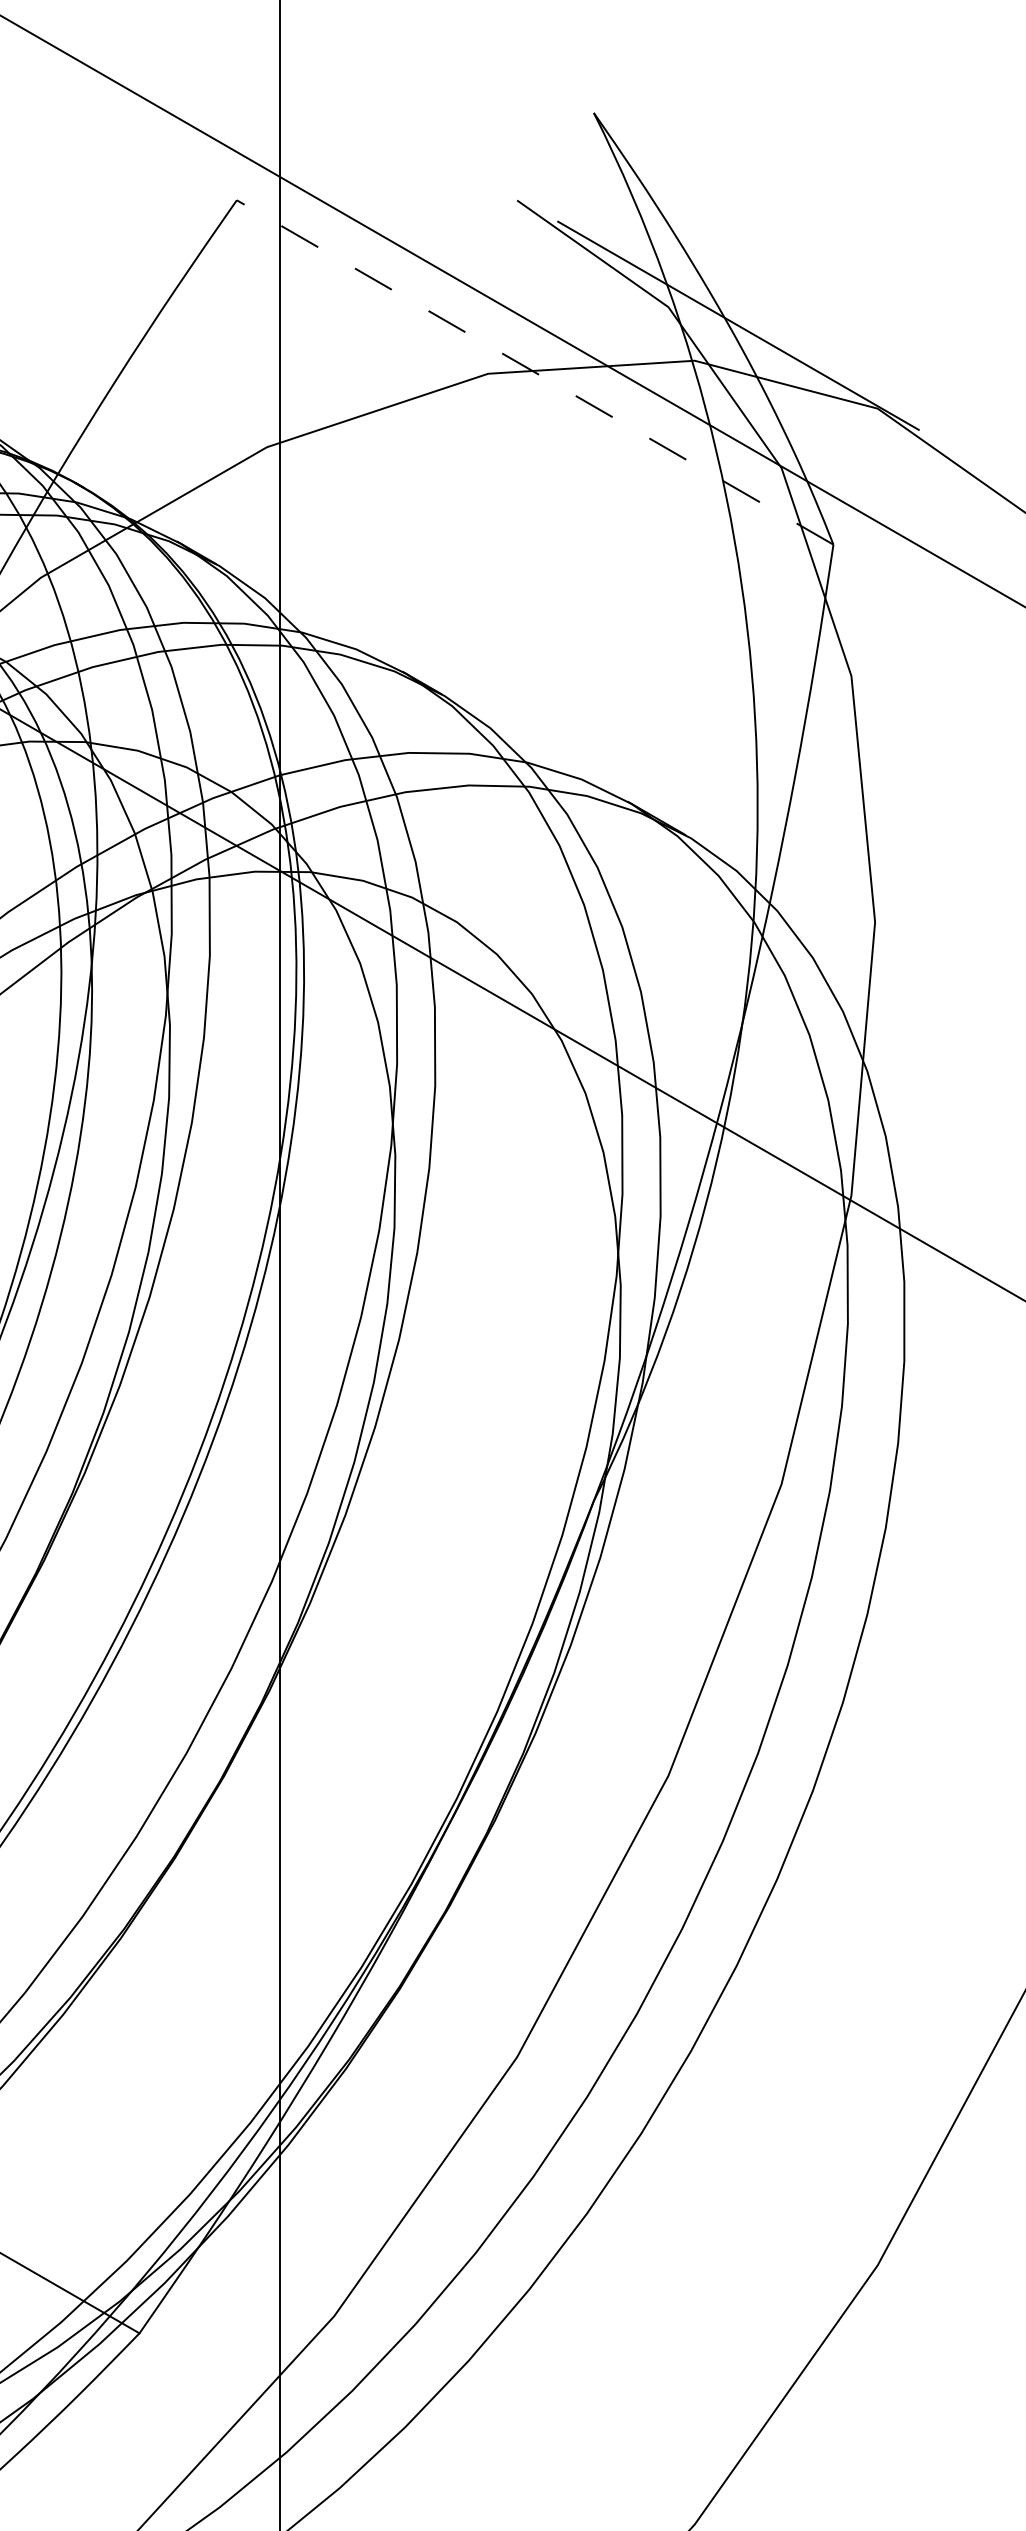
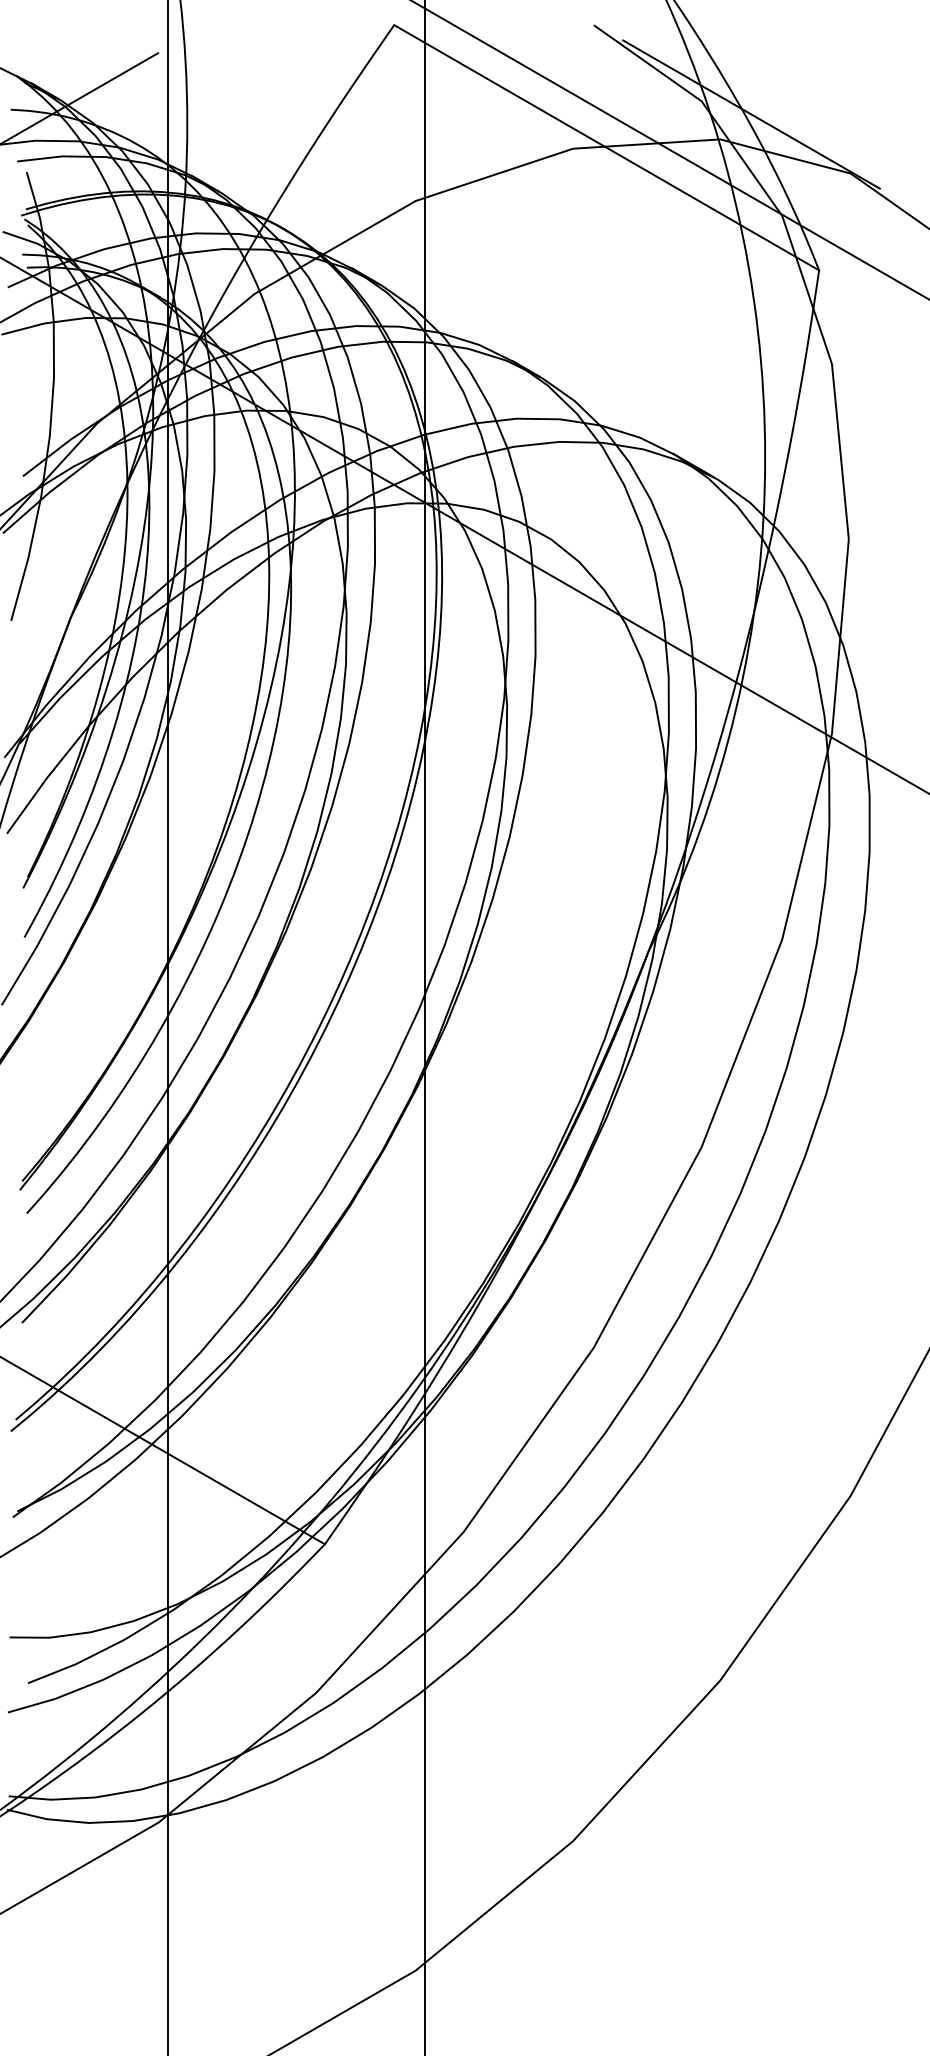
line: (534, 372) -> (606, 147), dashed -> solid

